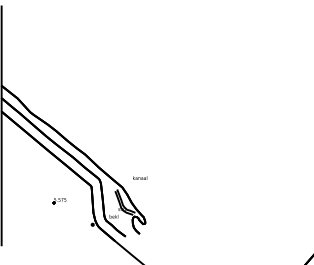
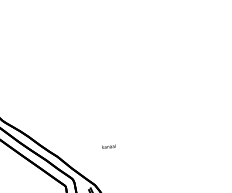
text: (140, 177) -> (109, 146), moved

